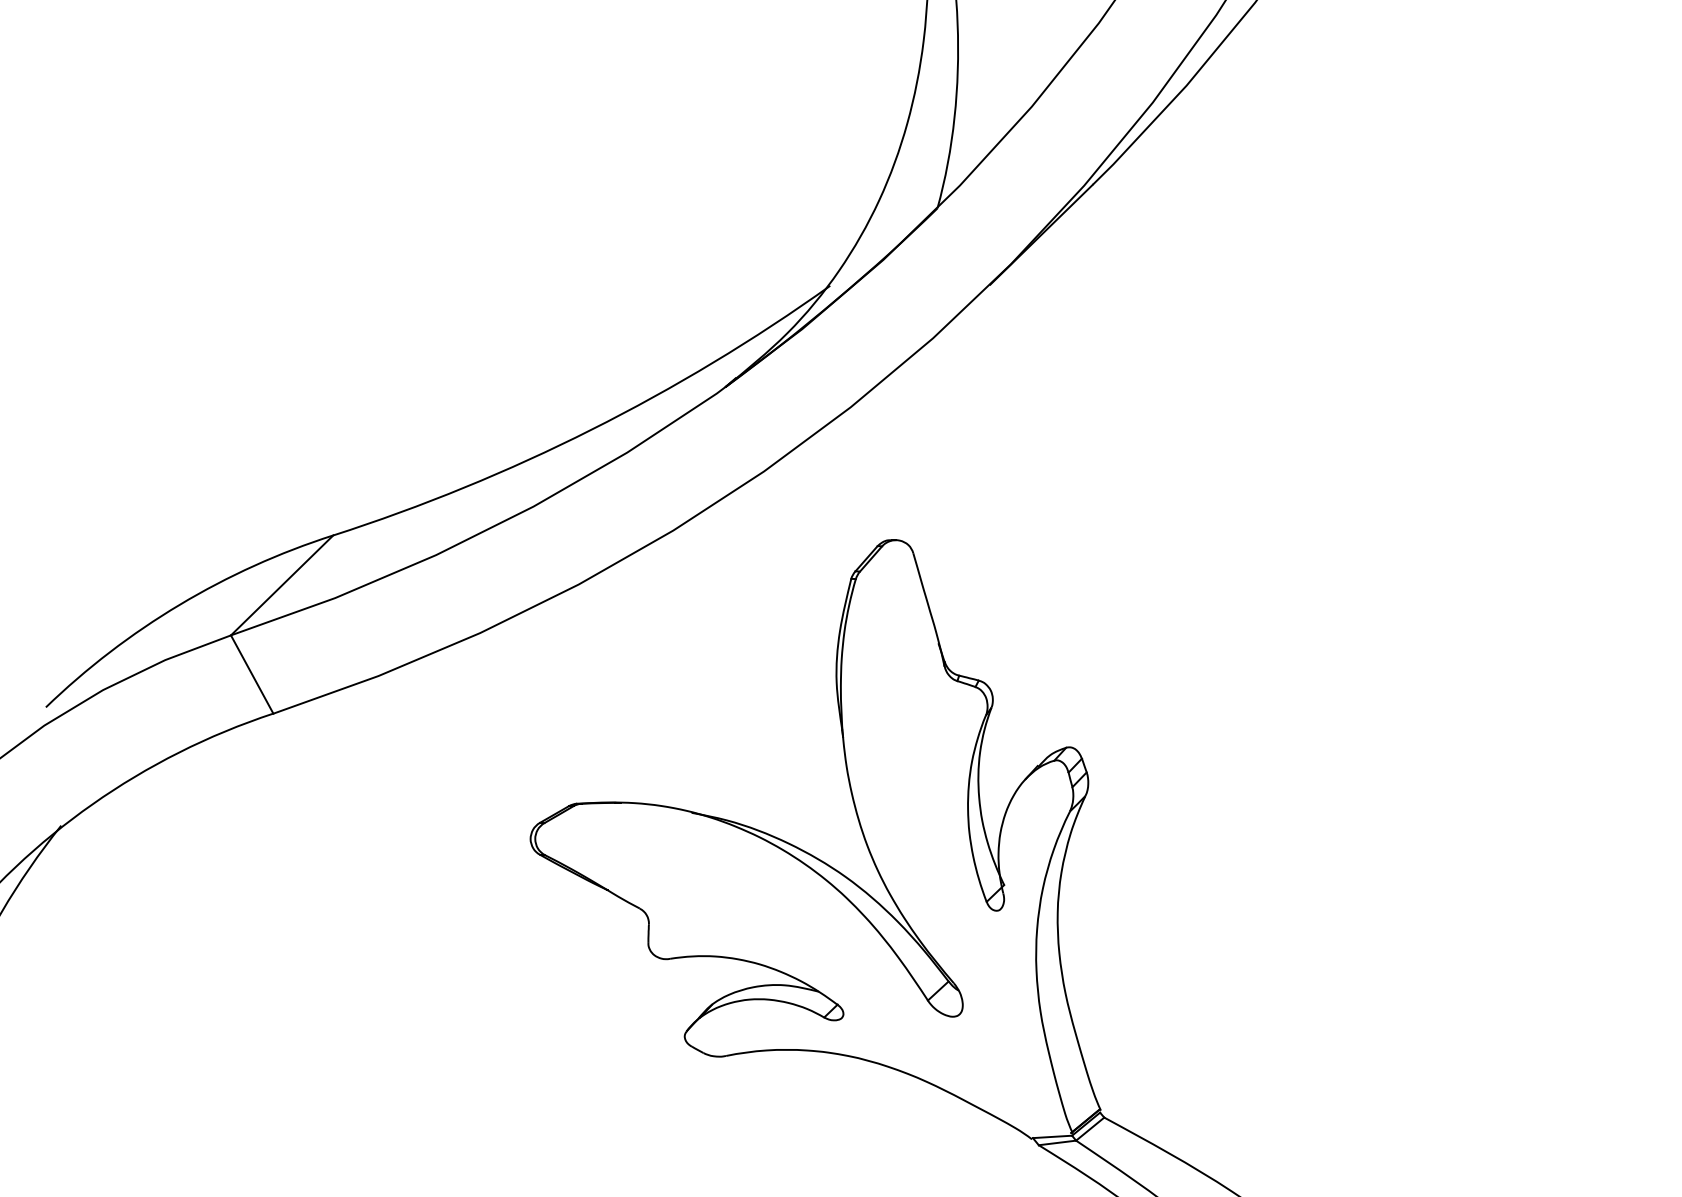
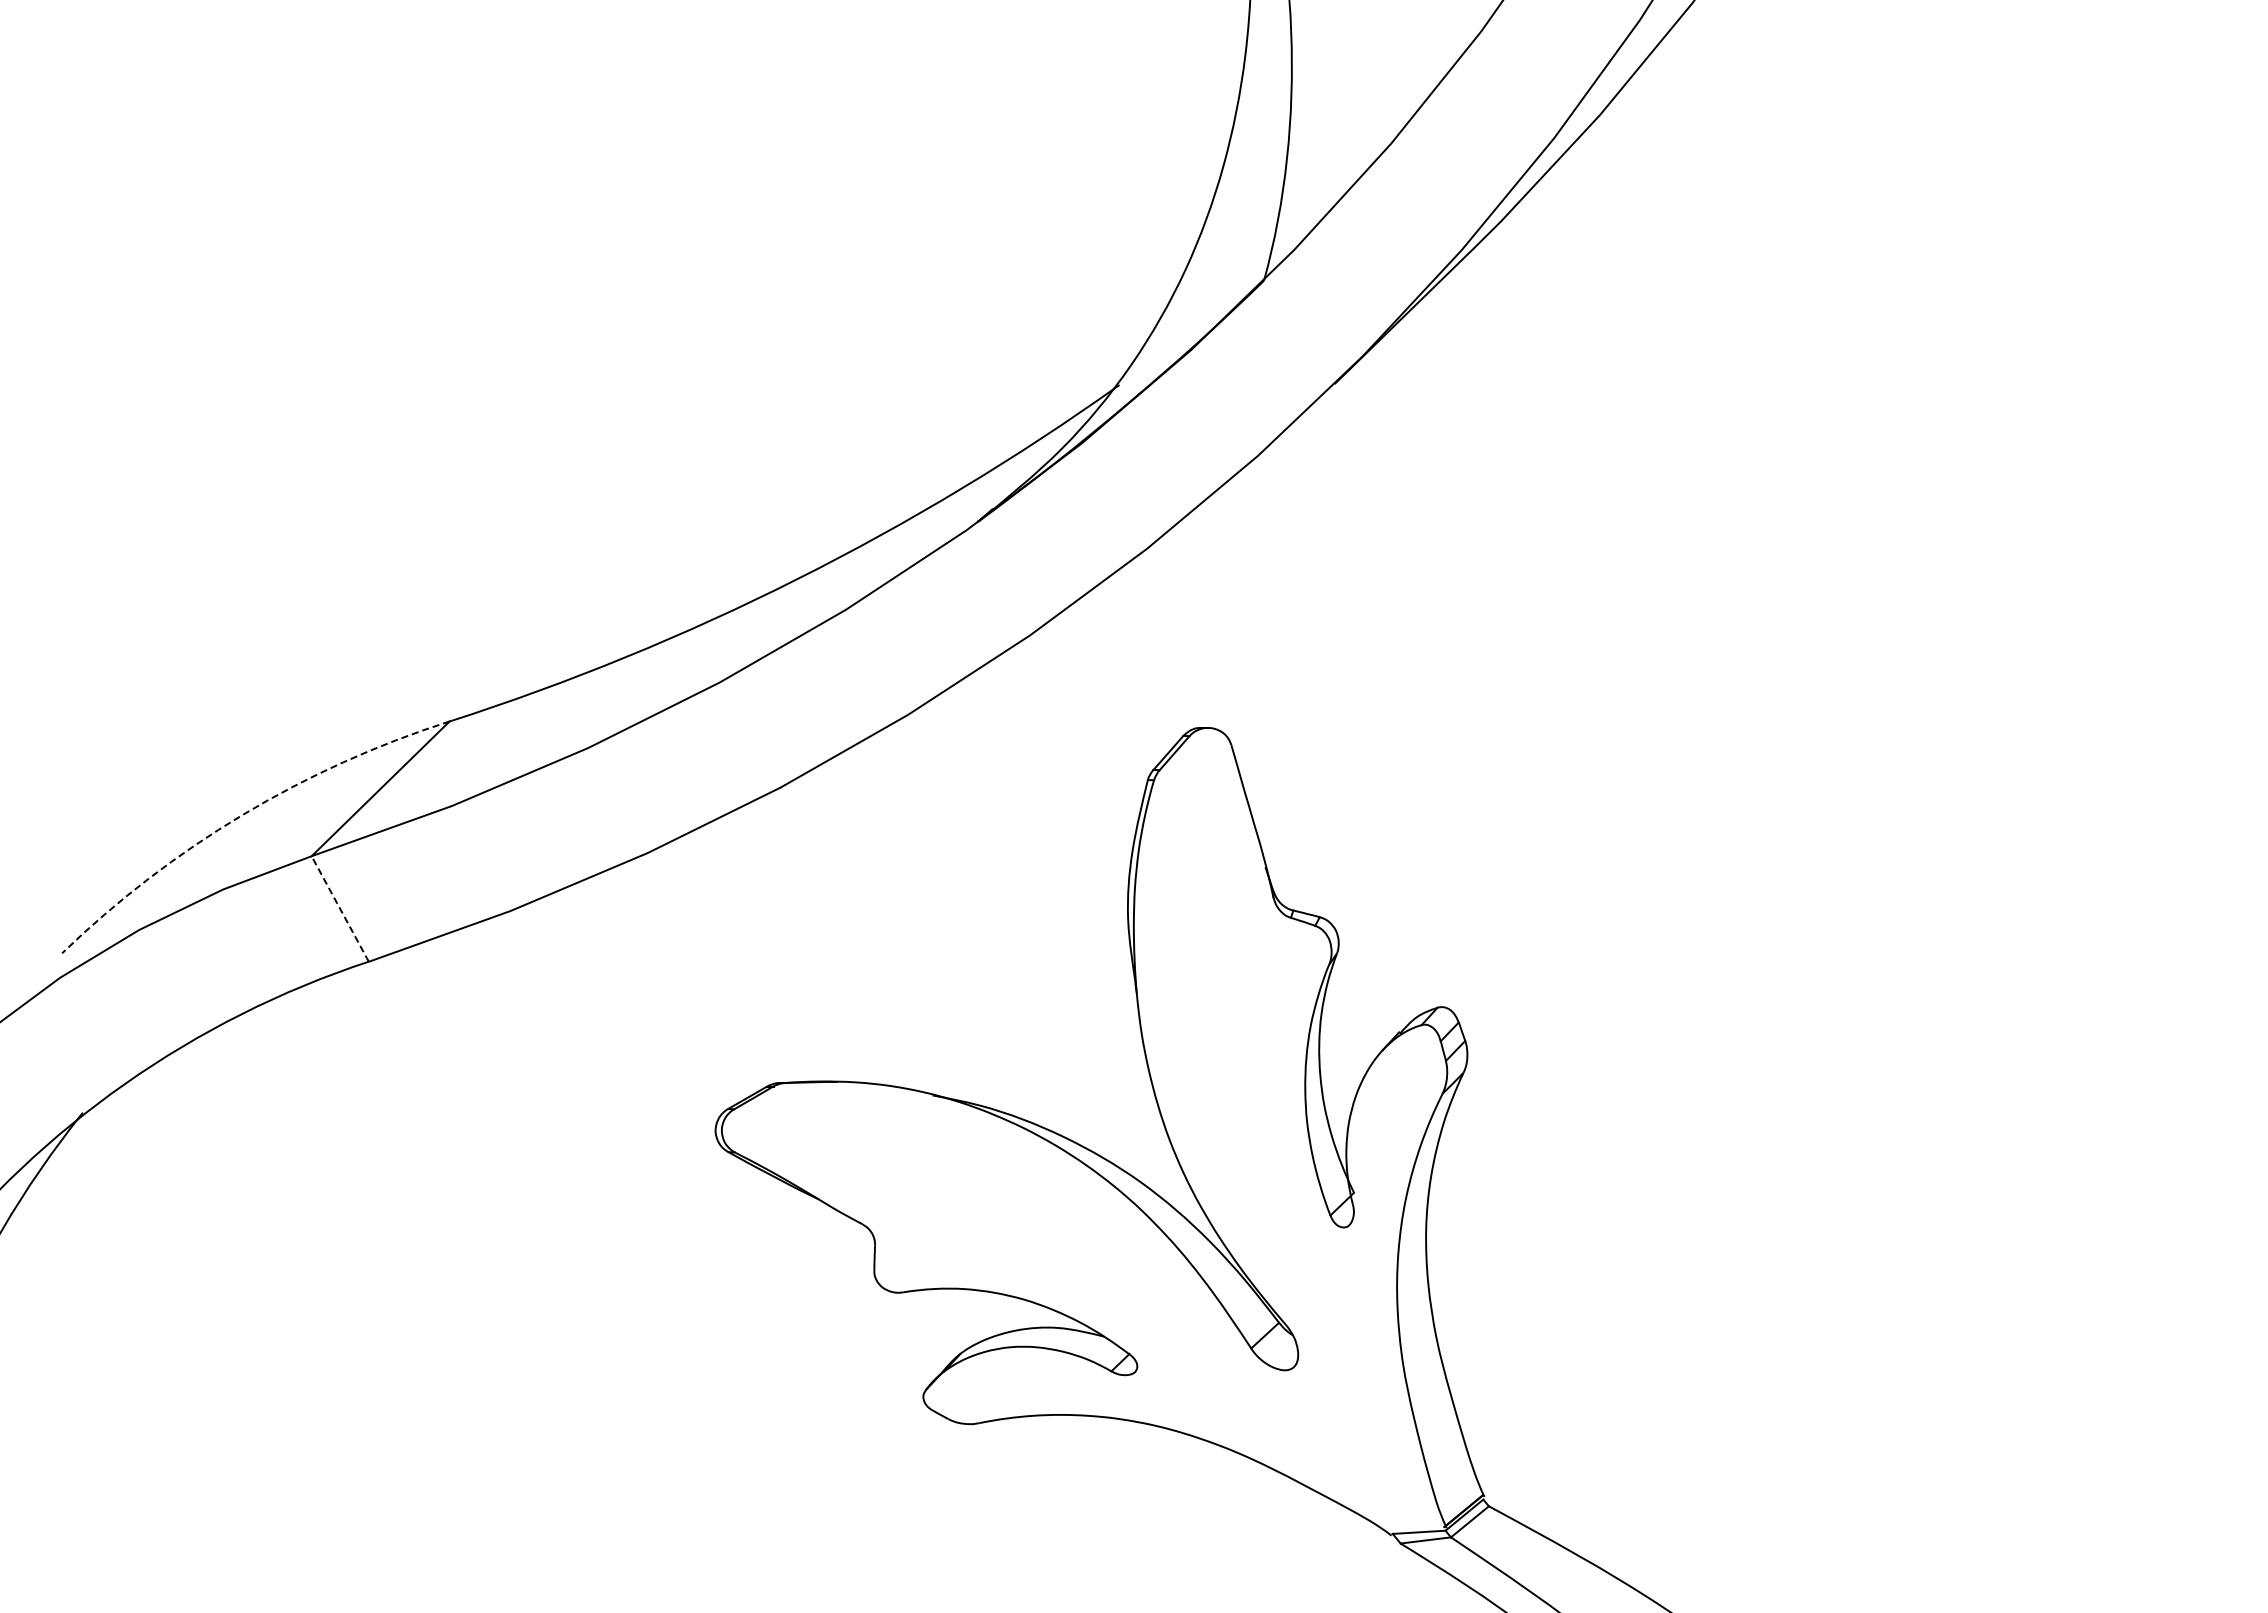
arc: (179, 605) -> (242, 815), solid -> dashed
line: (252, 674) -> (340, 908), solid -> dashed

